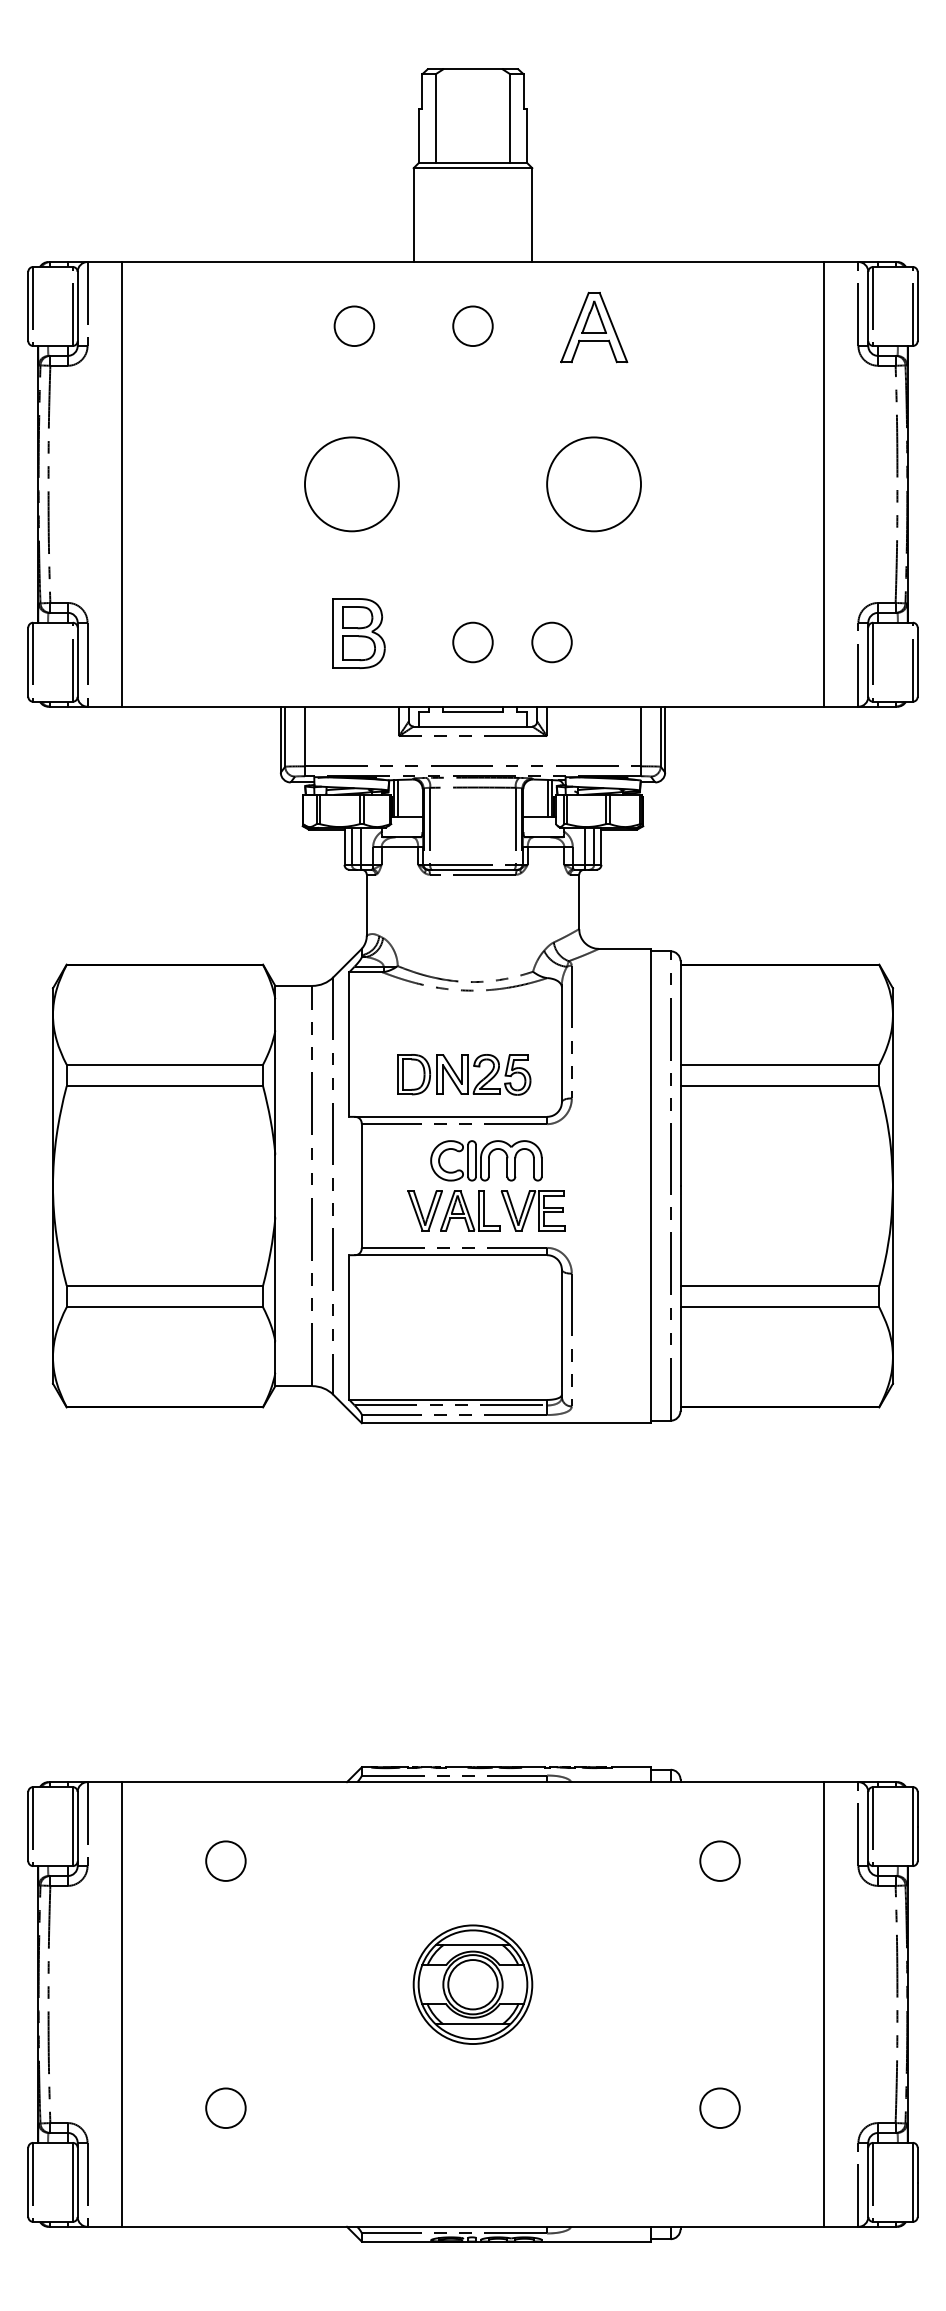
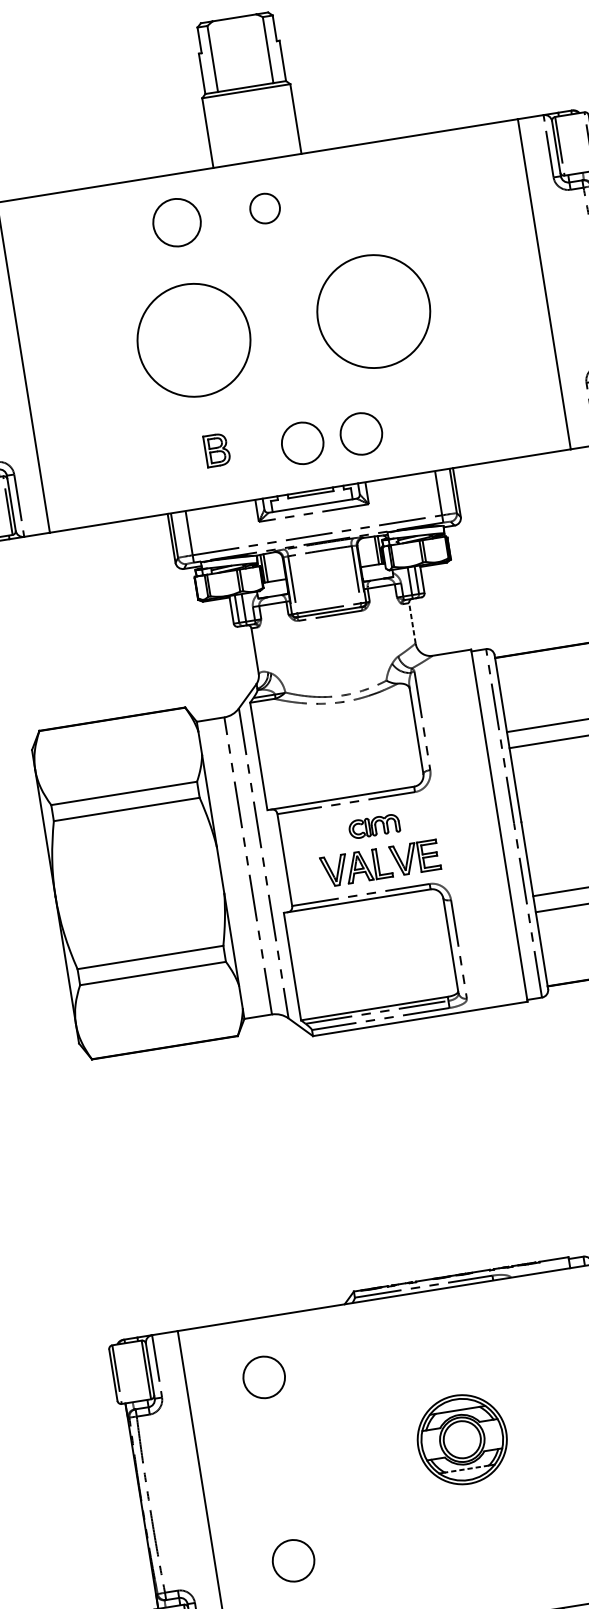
circle: (354, 326) -> (177, 222), size x1.6
part: (594, 327) -> (355, 195), removed
circle: (351, 484) -> (193, 340), size x1.6
circle: (594, 484) -> (374, 311), size x1.6
part: (358, 633) -> (216, 450), size x0.6
circle: (472, 642) -> (302, 443), size x1.4
circle: (551, 642) -> (360, 434), size x1.4
line: (579, 901) -> (412, 622), solid -> dashed
part: (464, 1074) -> (347, 765), removed
part: (486, 1160) -> (374, 826), size x0.6
circle: (225, 1860) -> (263, 1376), size x1.4
line: (473, 2024) -> (467, 1469), solid -> dashed
circle: (225, 2108) -> (293, 1561), size x1.4

